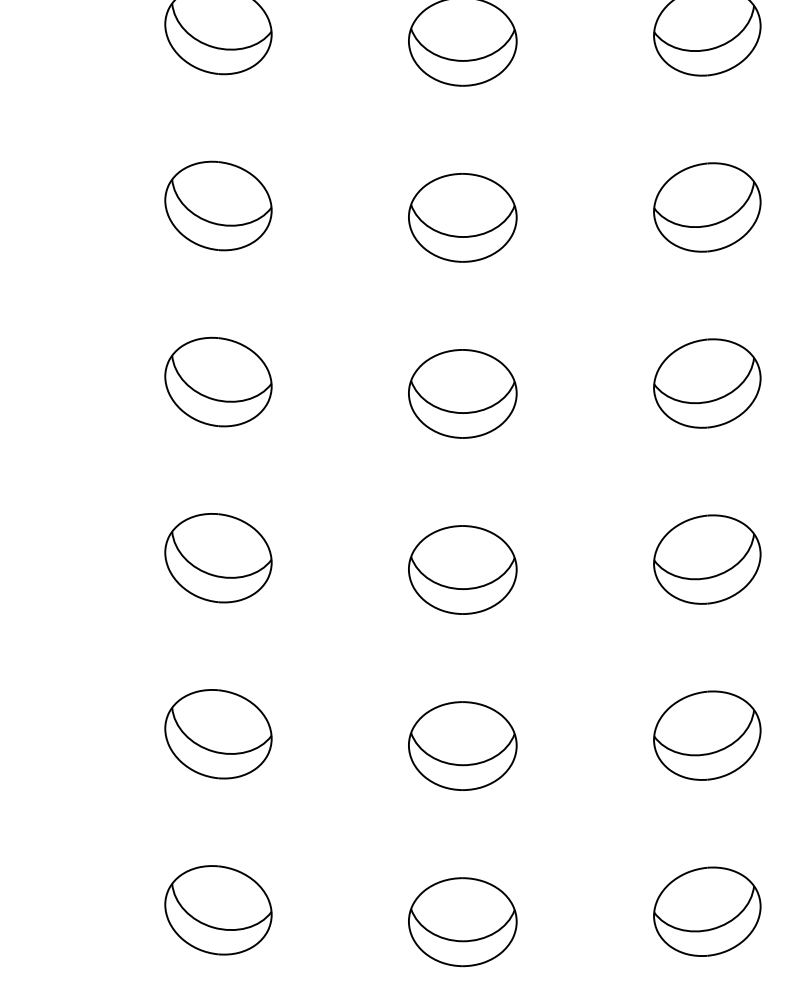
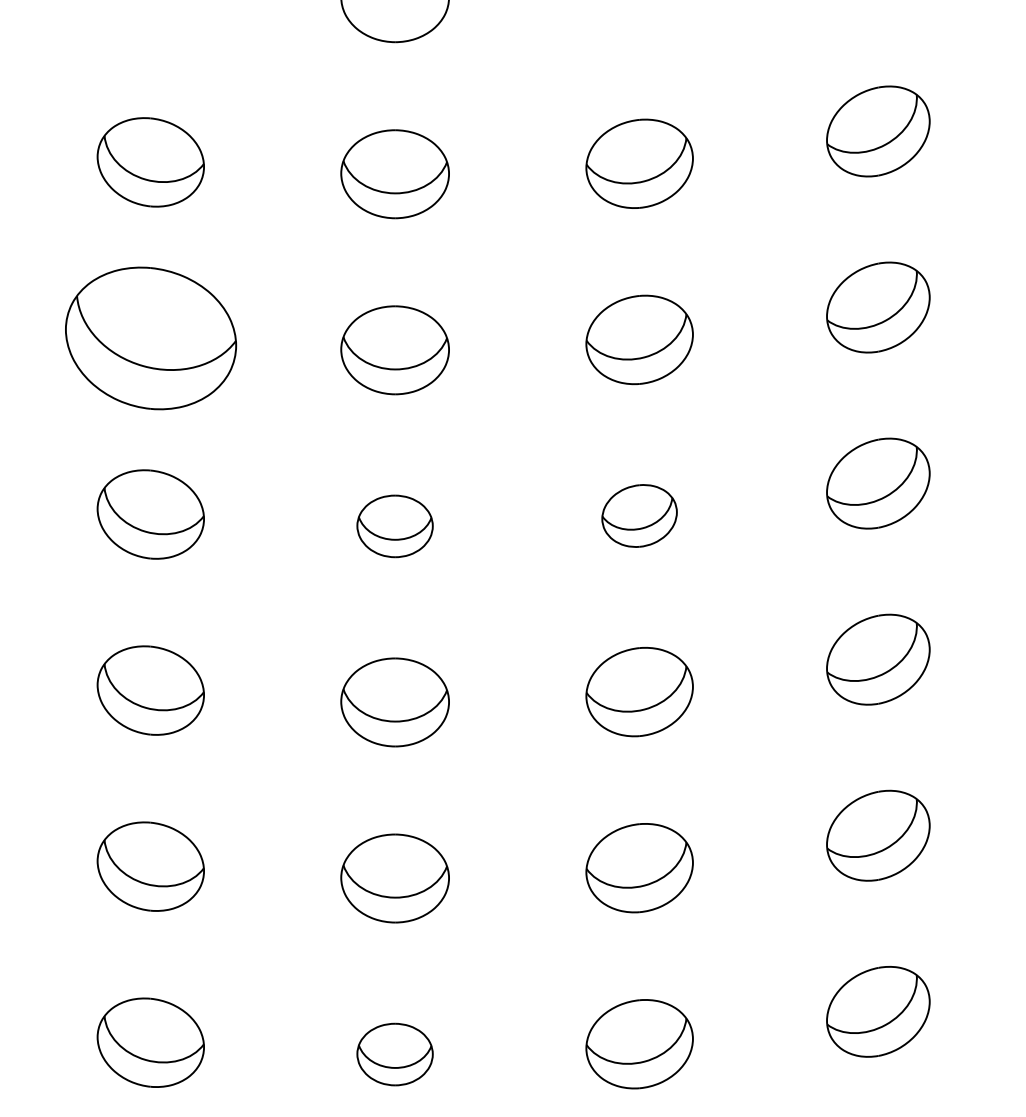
part: (218, 206) -> (150, 338), size x1.6
part: (707, 383) -> (639, 515), size x0.7
part: (462, 394) -> (394, 526), size x0.7
part: (462, 922) -> (394, 1054), size x0.7

